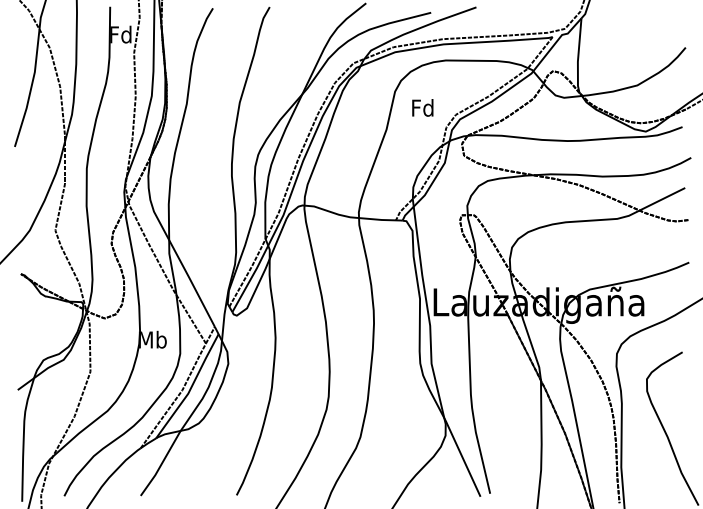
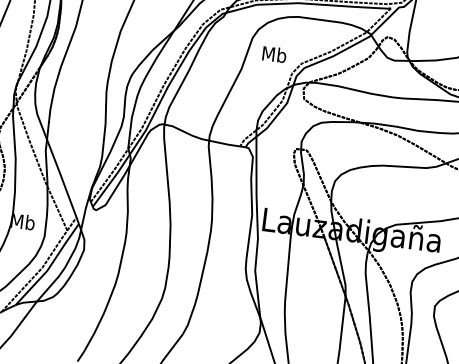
text: (423, 107) -> (274, 54), Fd -> Mb

